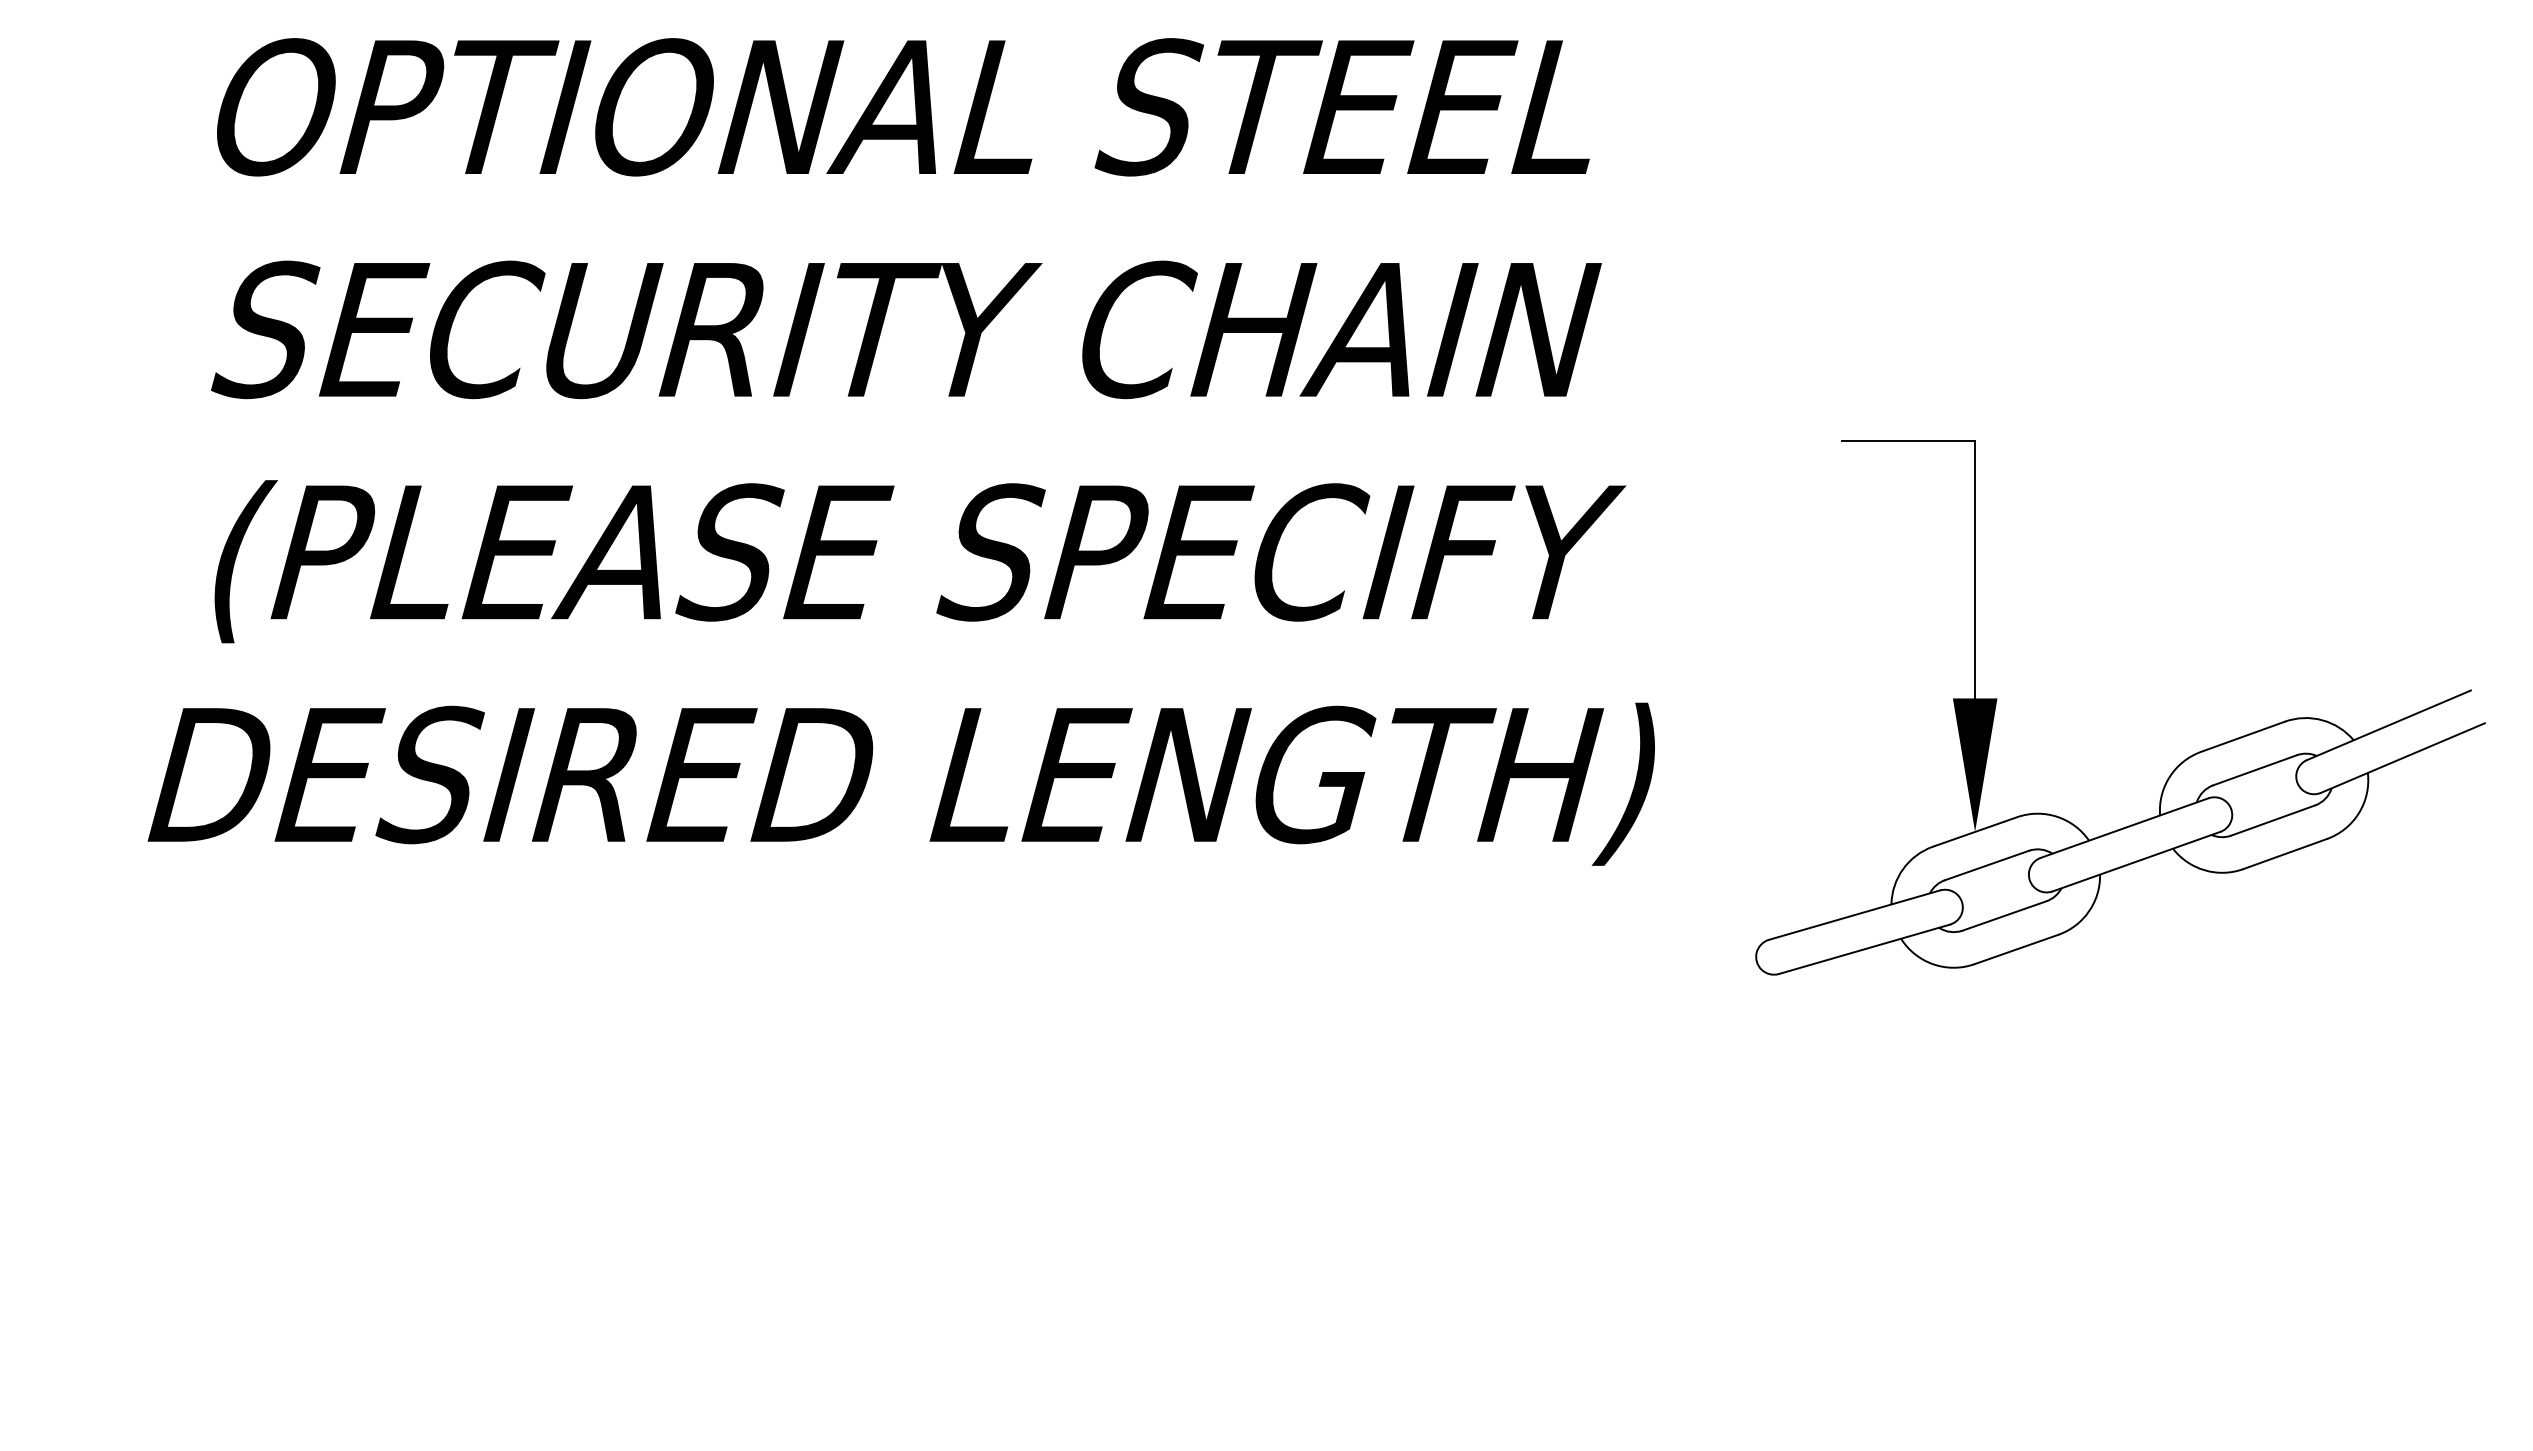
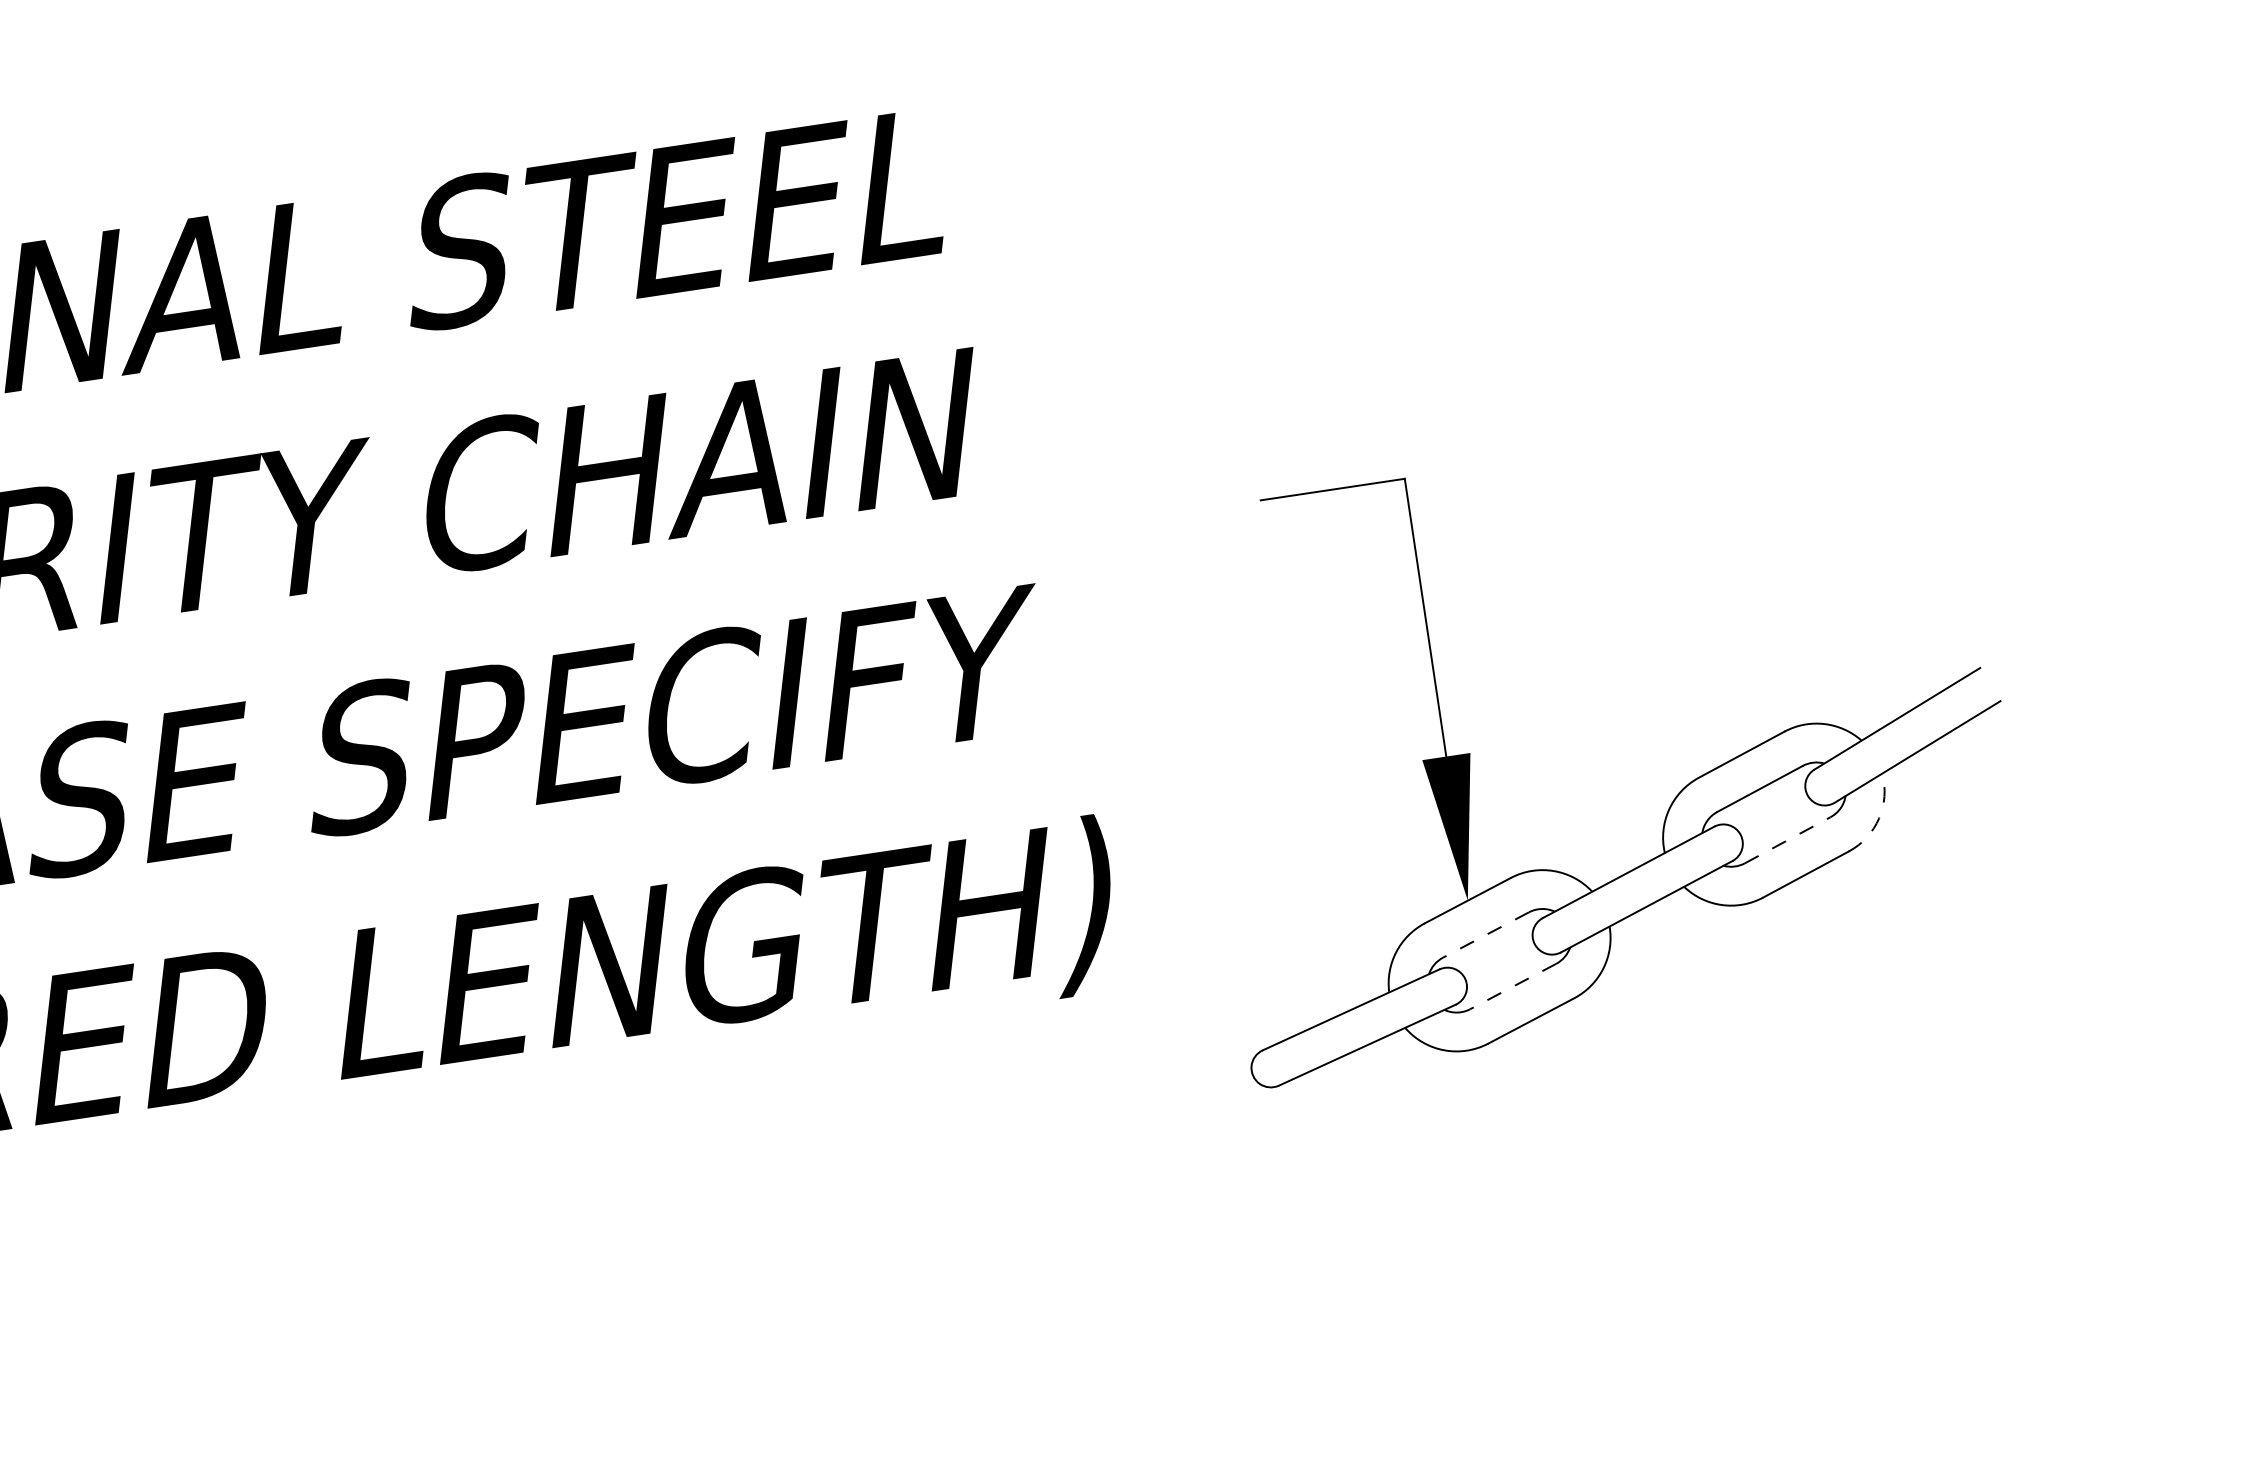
arc: (2358, 813) -> (1878, 818), solid -> dashed
line: (2273, 820) -> (1788, 840), solid -> dashed
line: (1986, 865) -> (1485, 935), solid -> dashed
line: (2004, 915) -> (1513, 986), solid -> dashed

